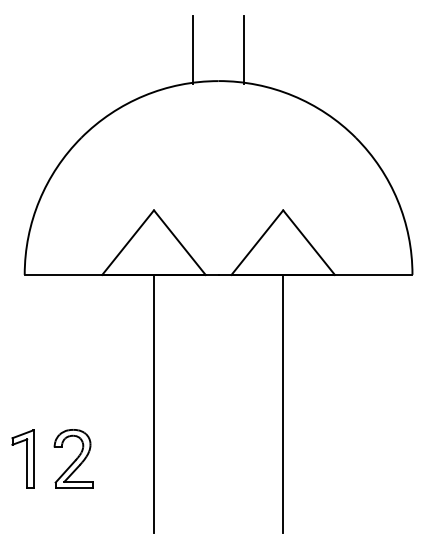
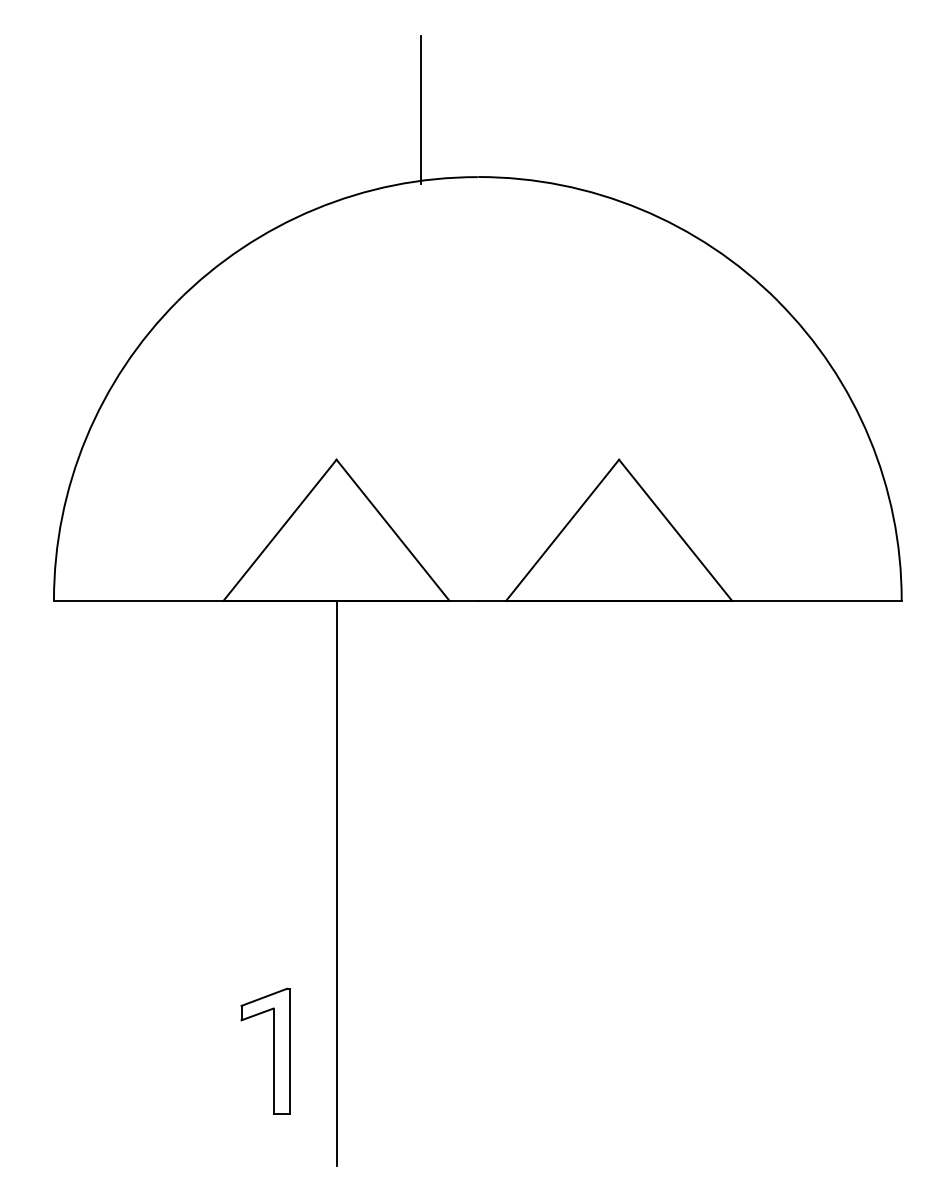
line: (244, 50) -> (534, 110), removed
line: (283, 403) -> (619, 881), removed
part: (22, 458) -> (263, 1050), moved
part: (73, 458) -> (160, 1002), removed

